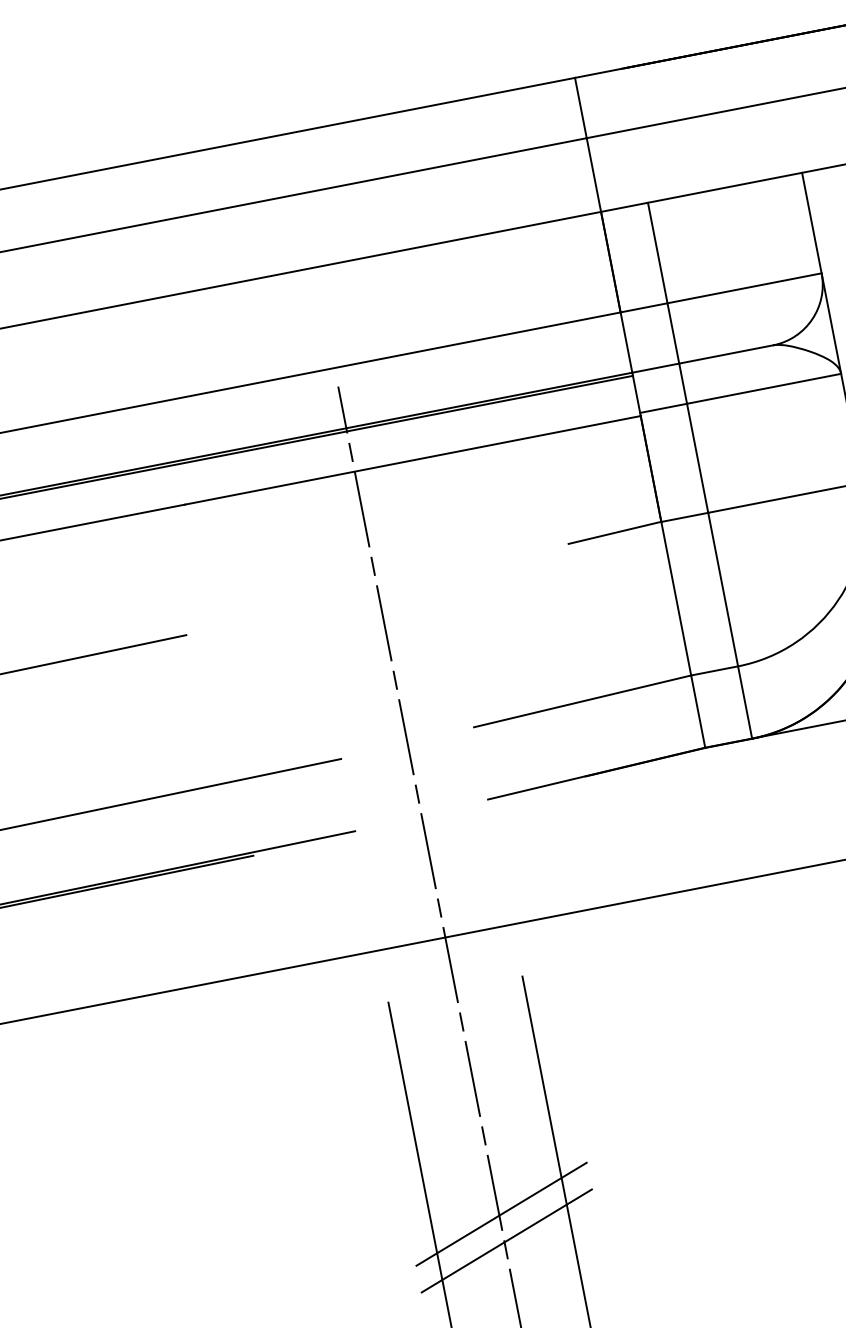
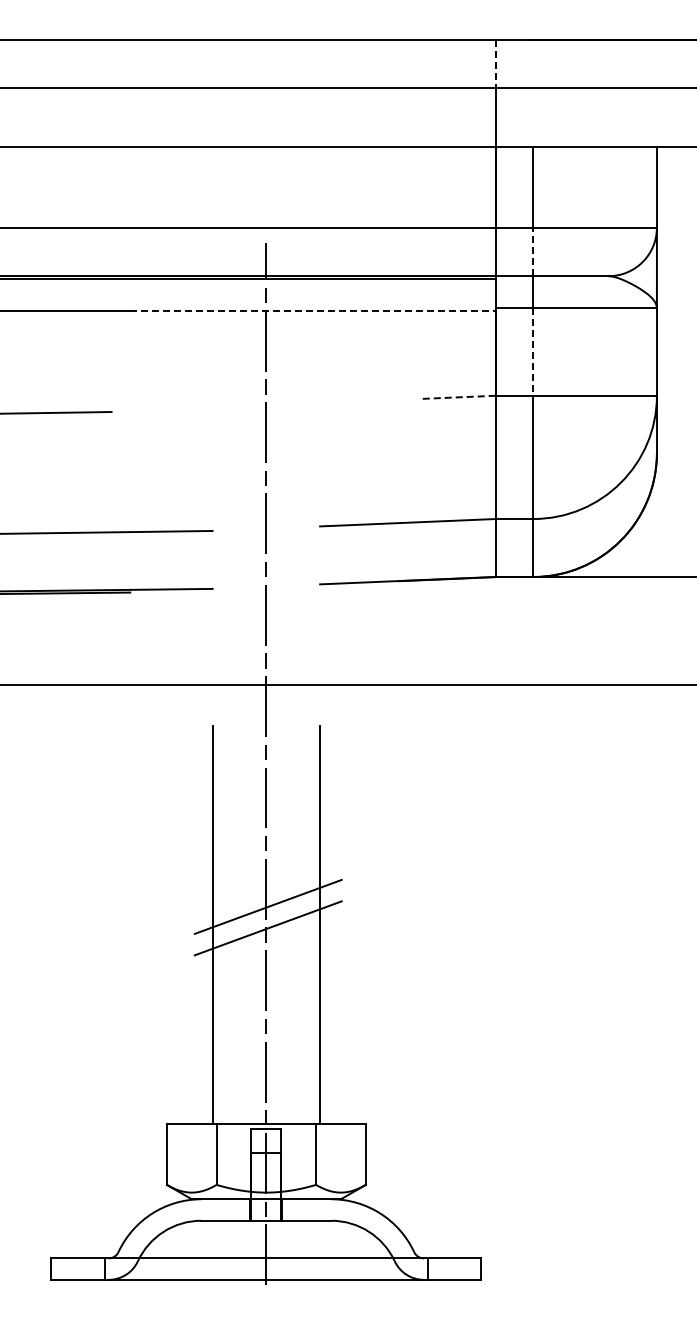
line: (580, 108) -> (495, 64), solid -> dashed
line: (673, 332) -> (533, 251), solid -> dashed
line: (697, 458) -> (533, 352), solid -> dashed
line: (412, 459) -> (312, 310), solid -> dashed
line: (615, 532) -> (458, 397), solid -> dashed

